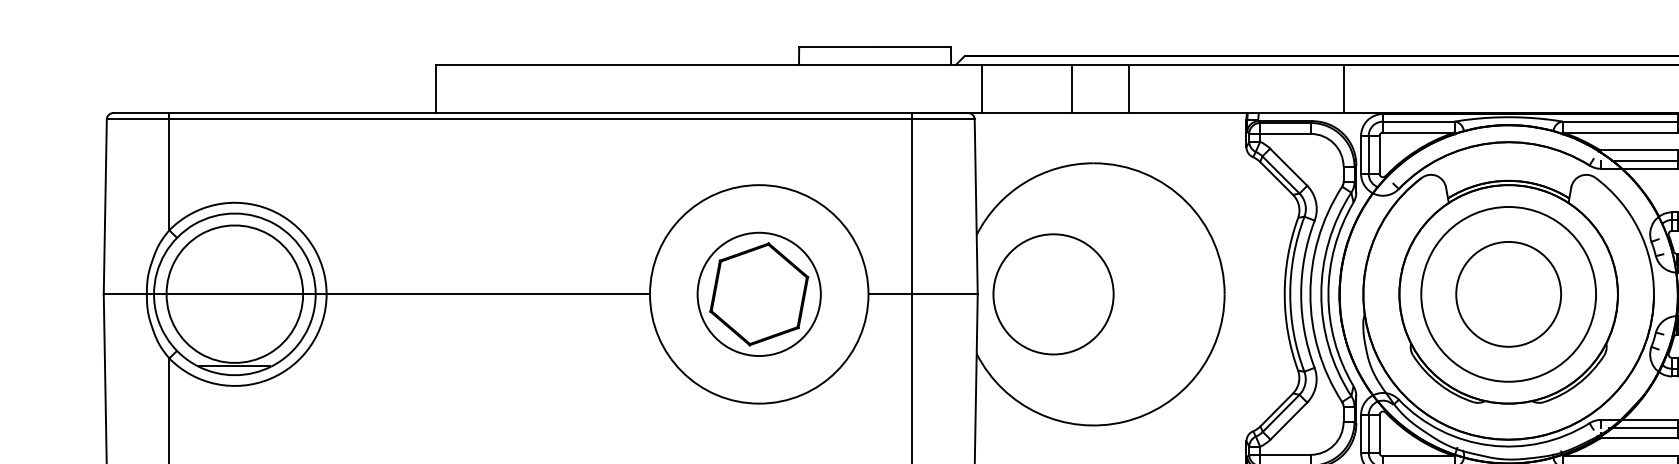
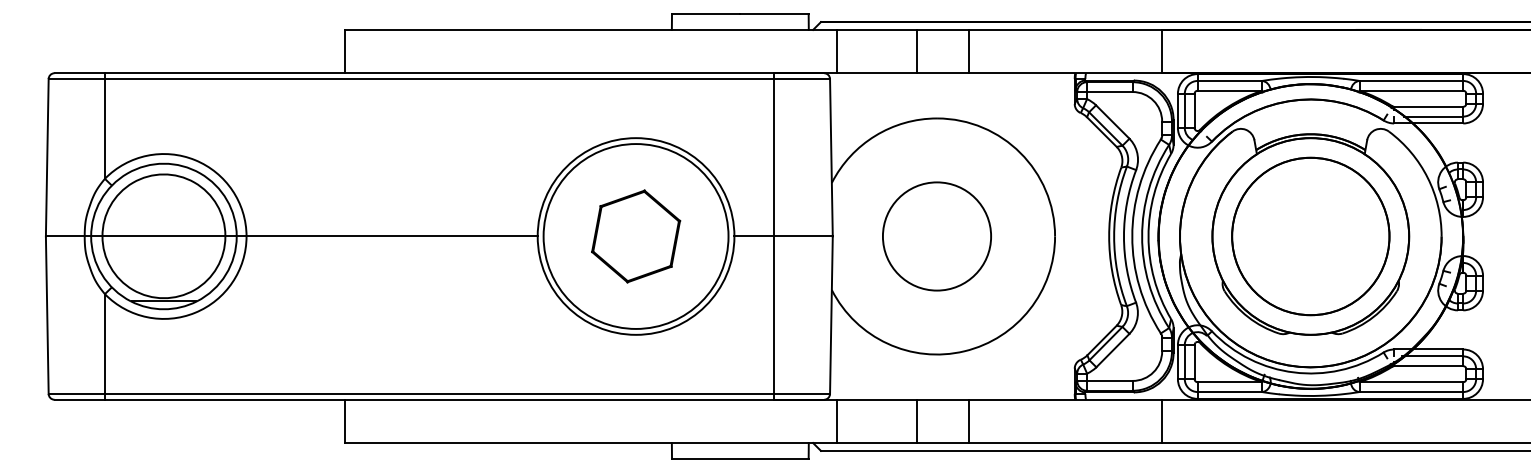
circle: (758, 294) -> (635, 236), size x1.67
circle: (1052, 294) -> (936, 236), moved
circle: (1508, 294) -> (1310, 236), size x1.67

